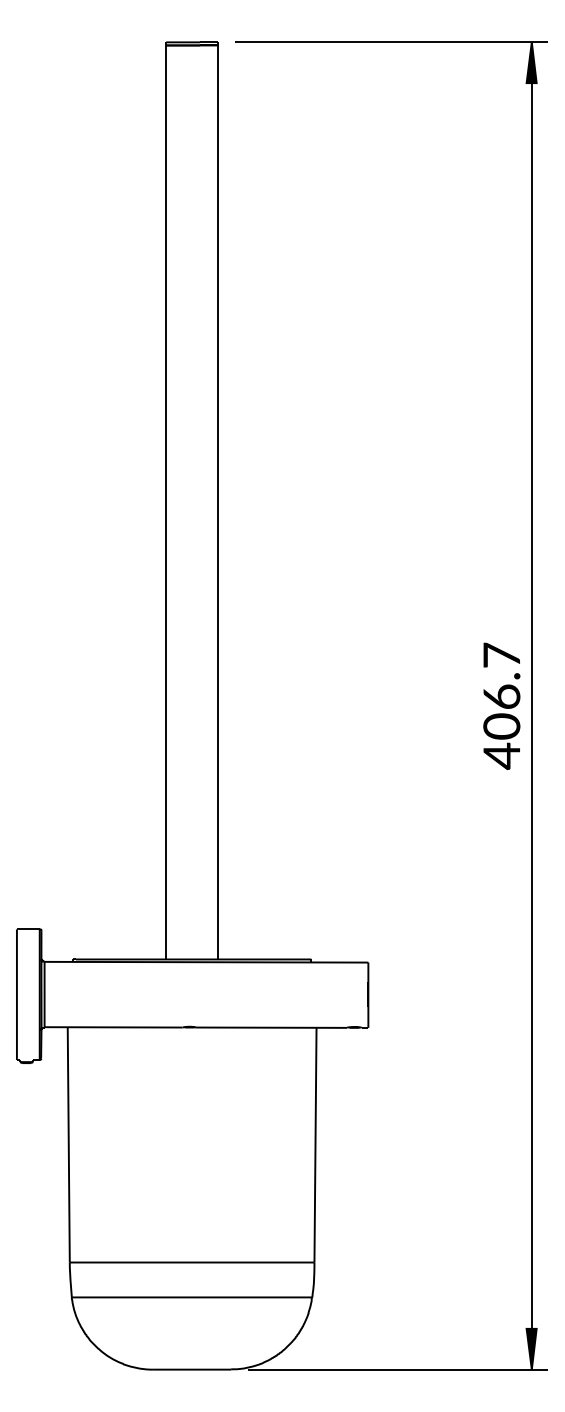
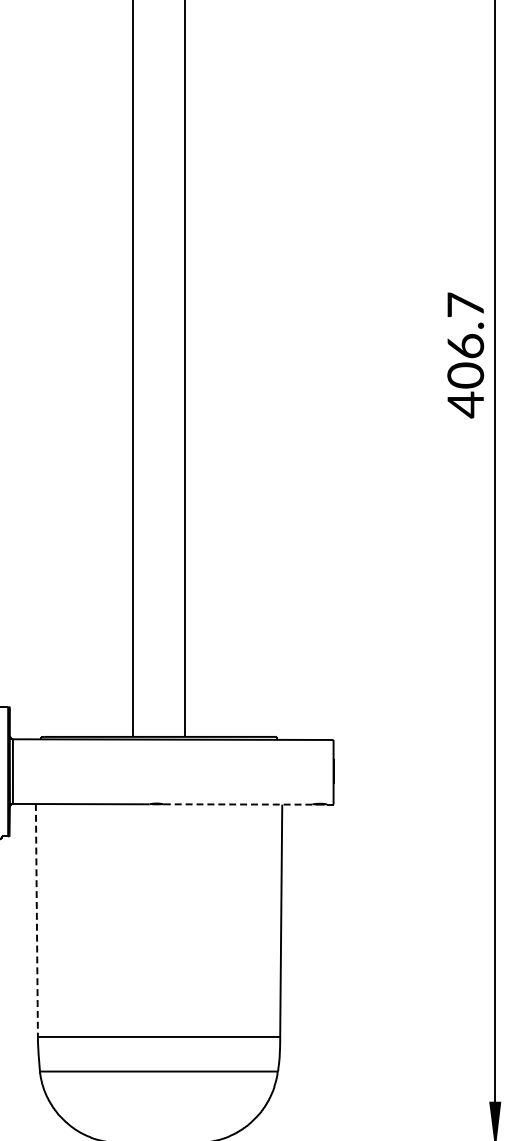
text: (501, 706) -> (465, 355), moved
line: (272, 1027) -> (238, 804), solid -> dashed
line: (68, 1144) -> (36, 920), solid -> dashed

